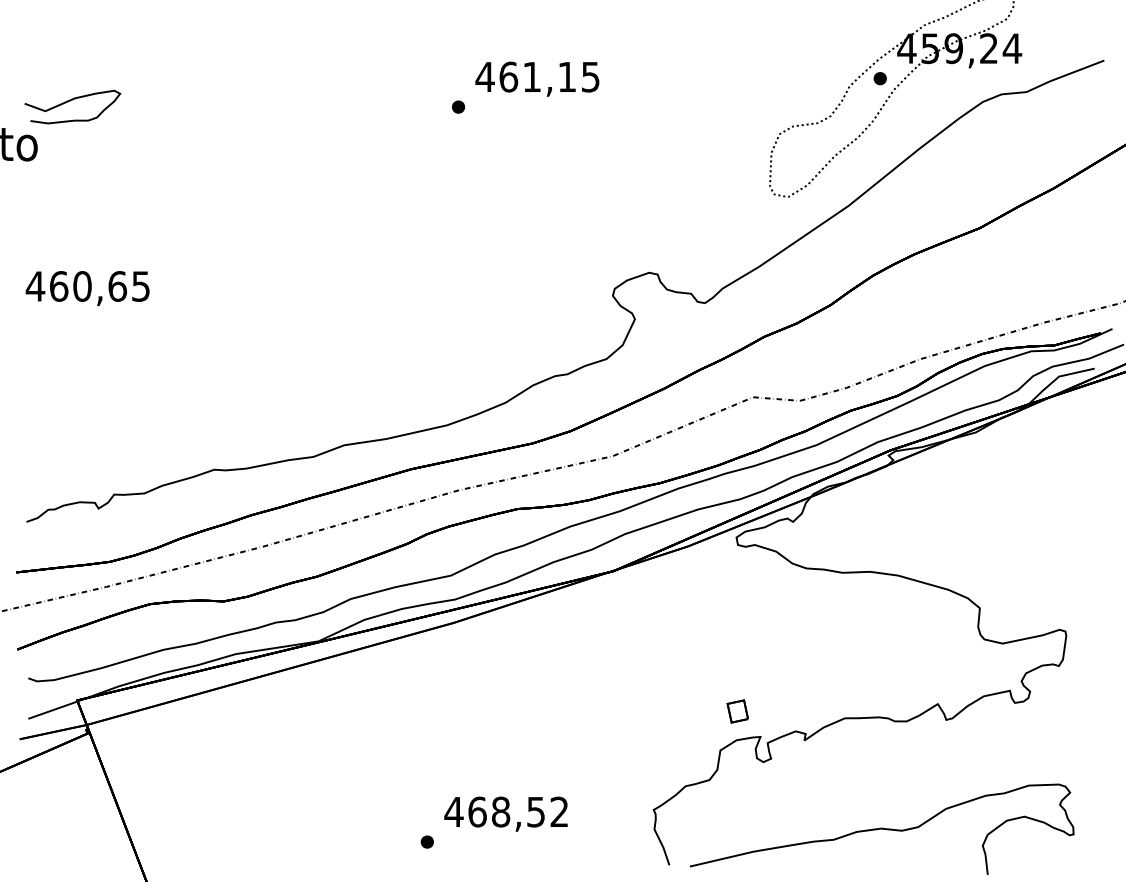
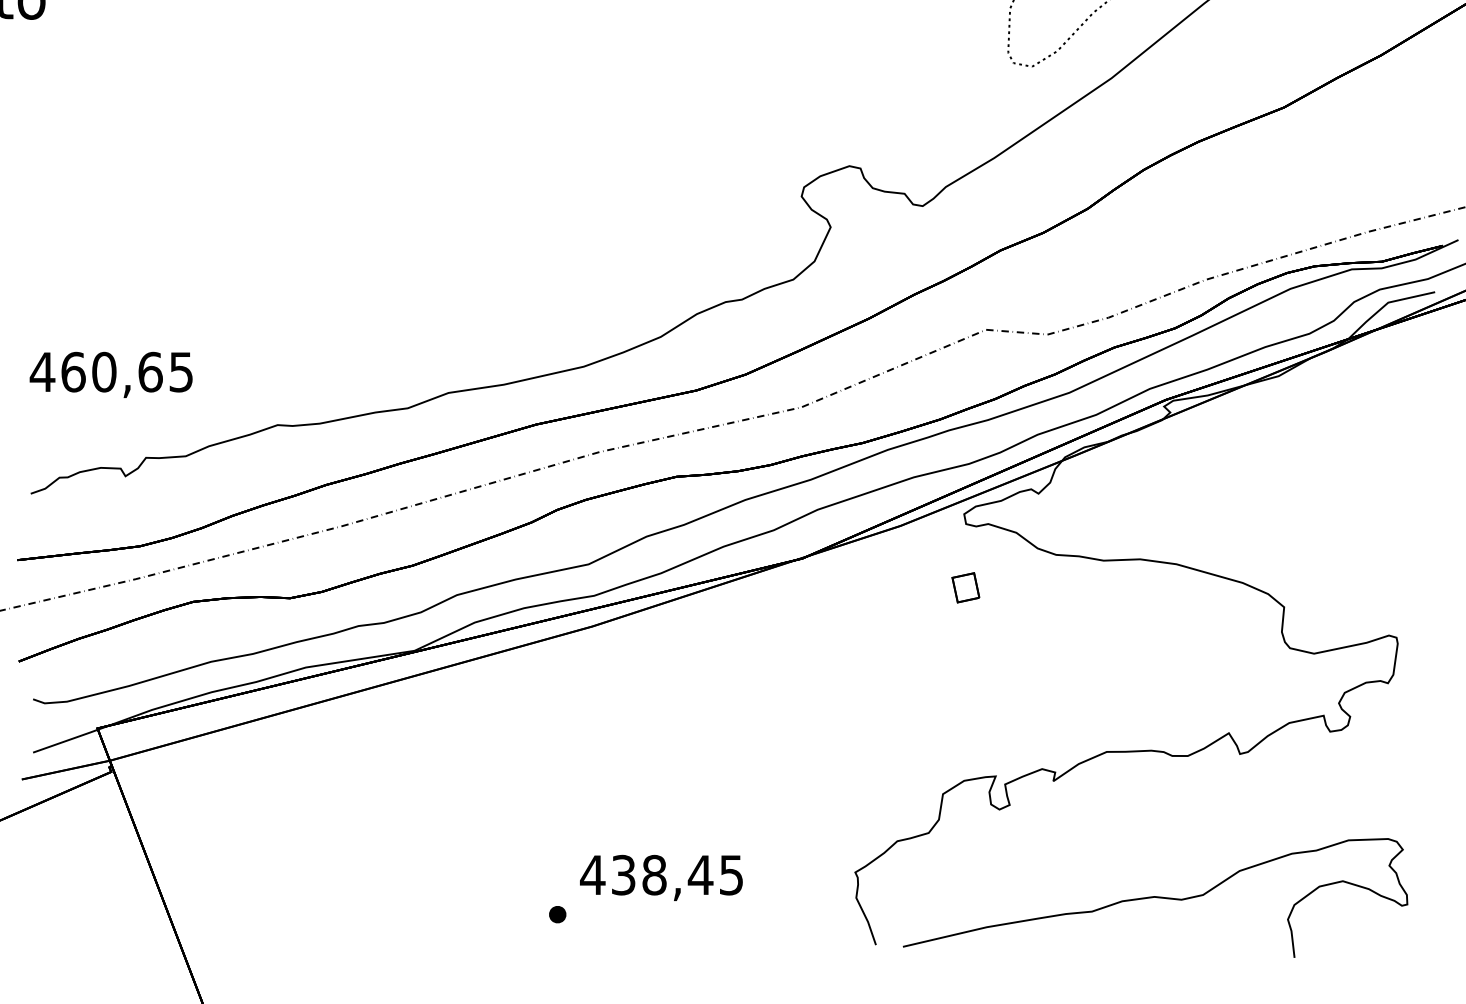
text: (87, 288) -> (110, 374), moved
part: (737, 711) -> (965, 587), moved
text: (518, 811) -> (677, 874), 468,52 -> 438,45

